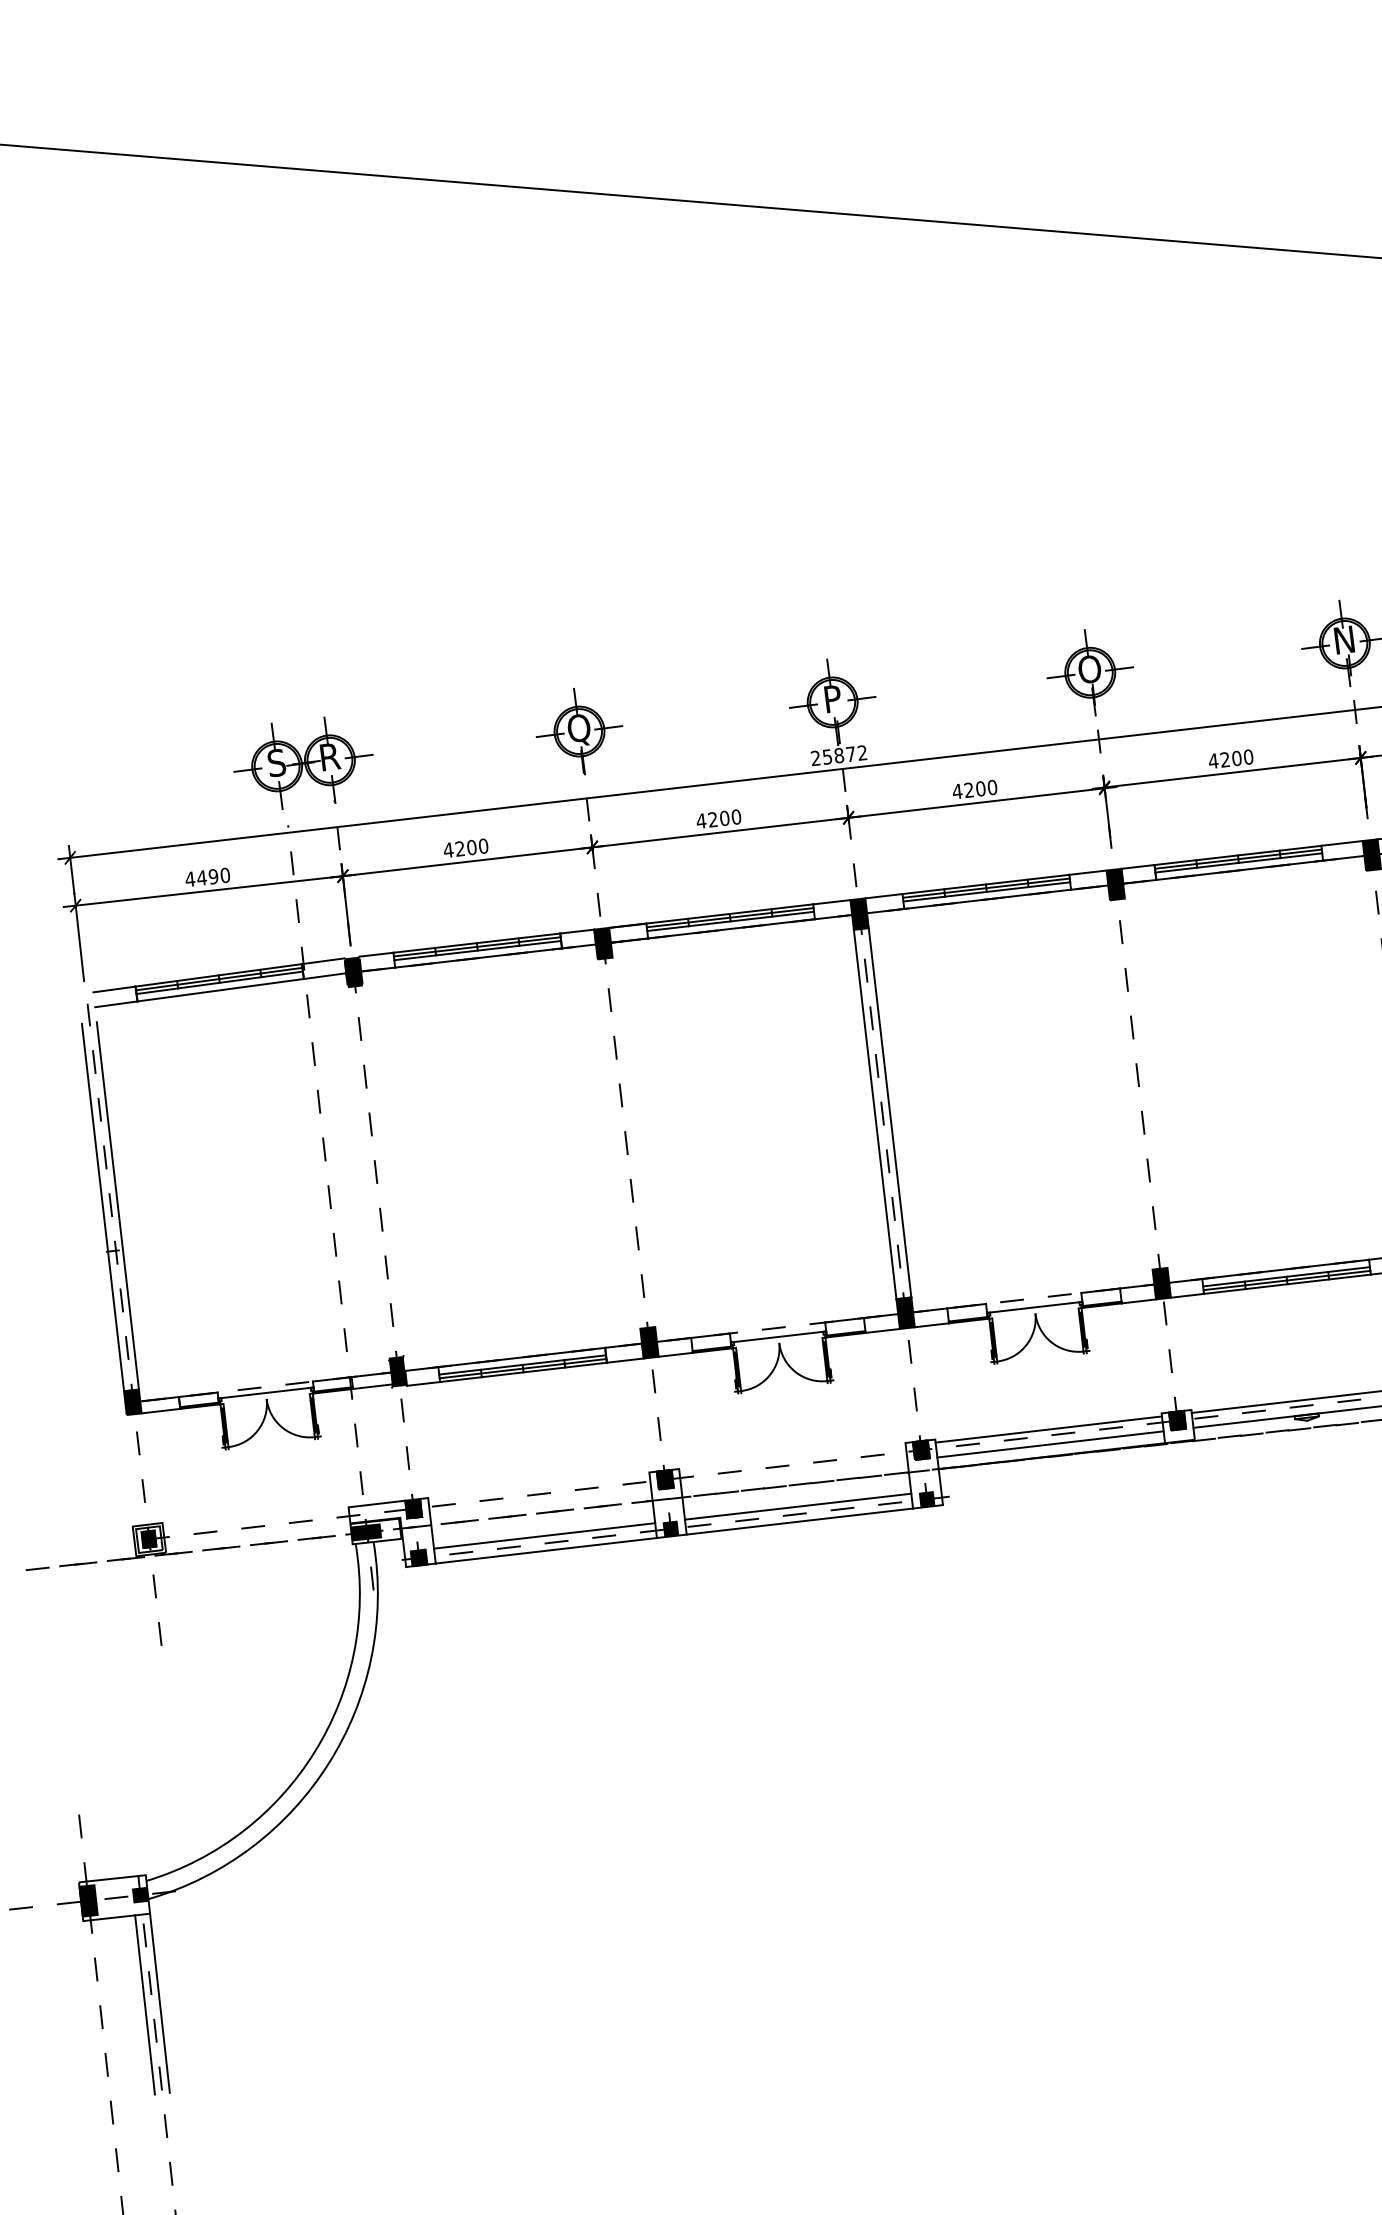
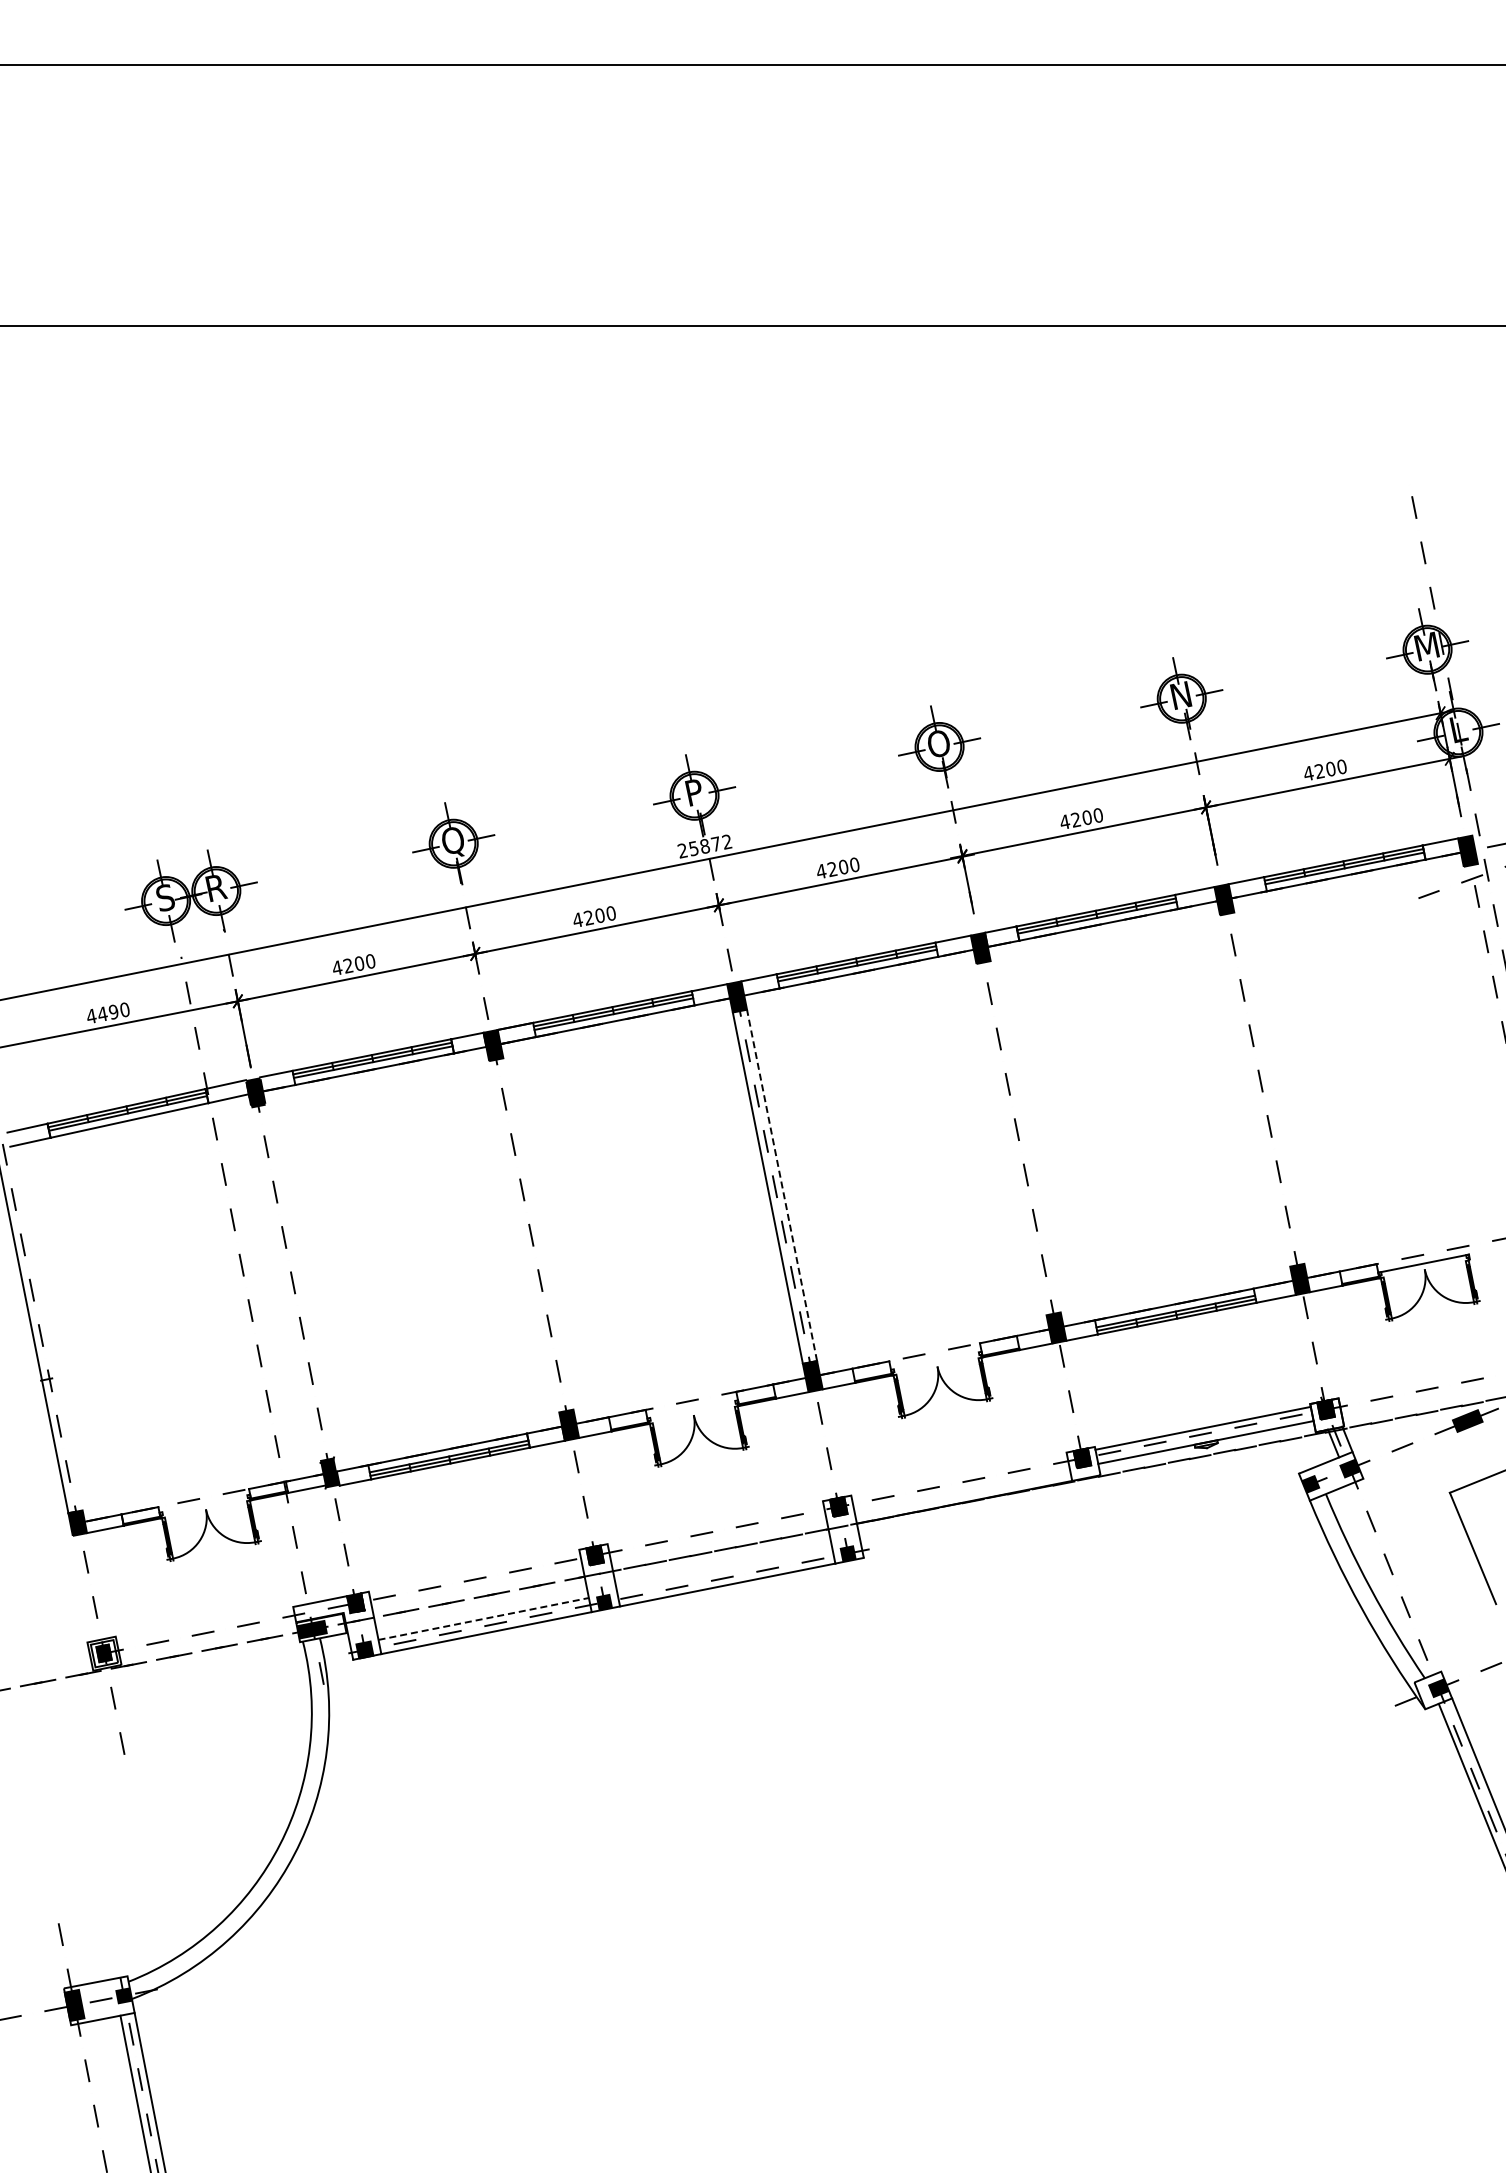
line: (889, 1111) -> (781, 1184), solid -> dashed
line: (117, 1205) -> (47, 1335), removed
line: (1034, 1307) -> (936, 1360), removed
line: (778, 1337) -> (692, 1409), removed
line: (265, 1392) -> (204, 1503), removed
line: (1048, 1429) -> (959, 1476), removed
line: (1050, 1443) -> (962, 1490), removed
line: (797, 1506) -> (724, 1570), removed
line: (545, 1535) -> (484, 1618), solid -> dashed

